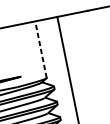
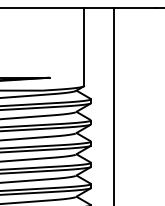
line: (40, 49) -> (83, 47), dashed -> solid

